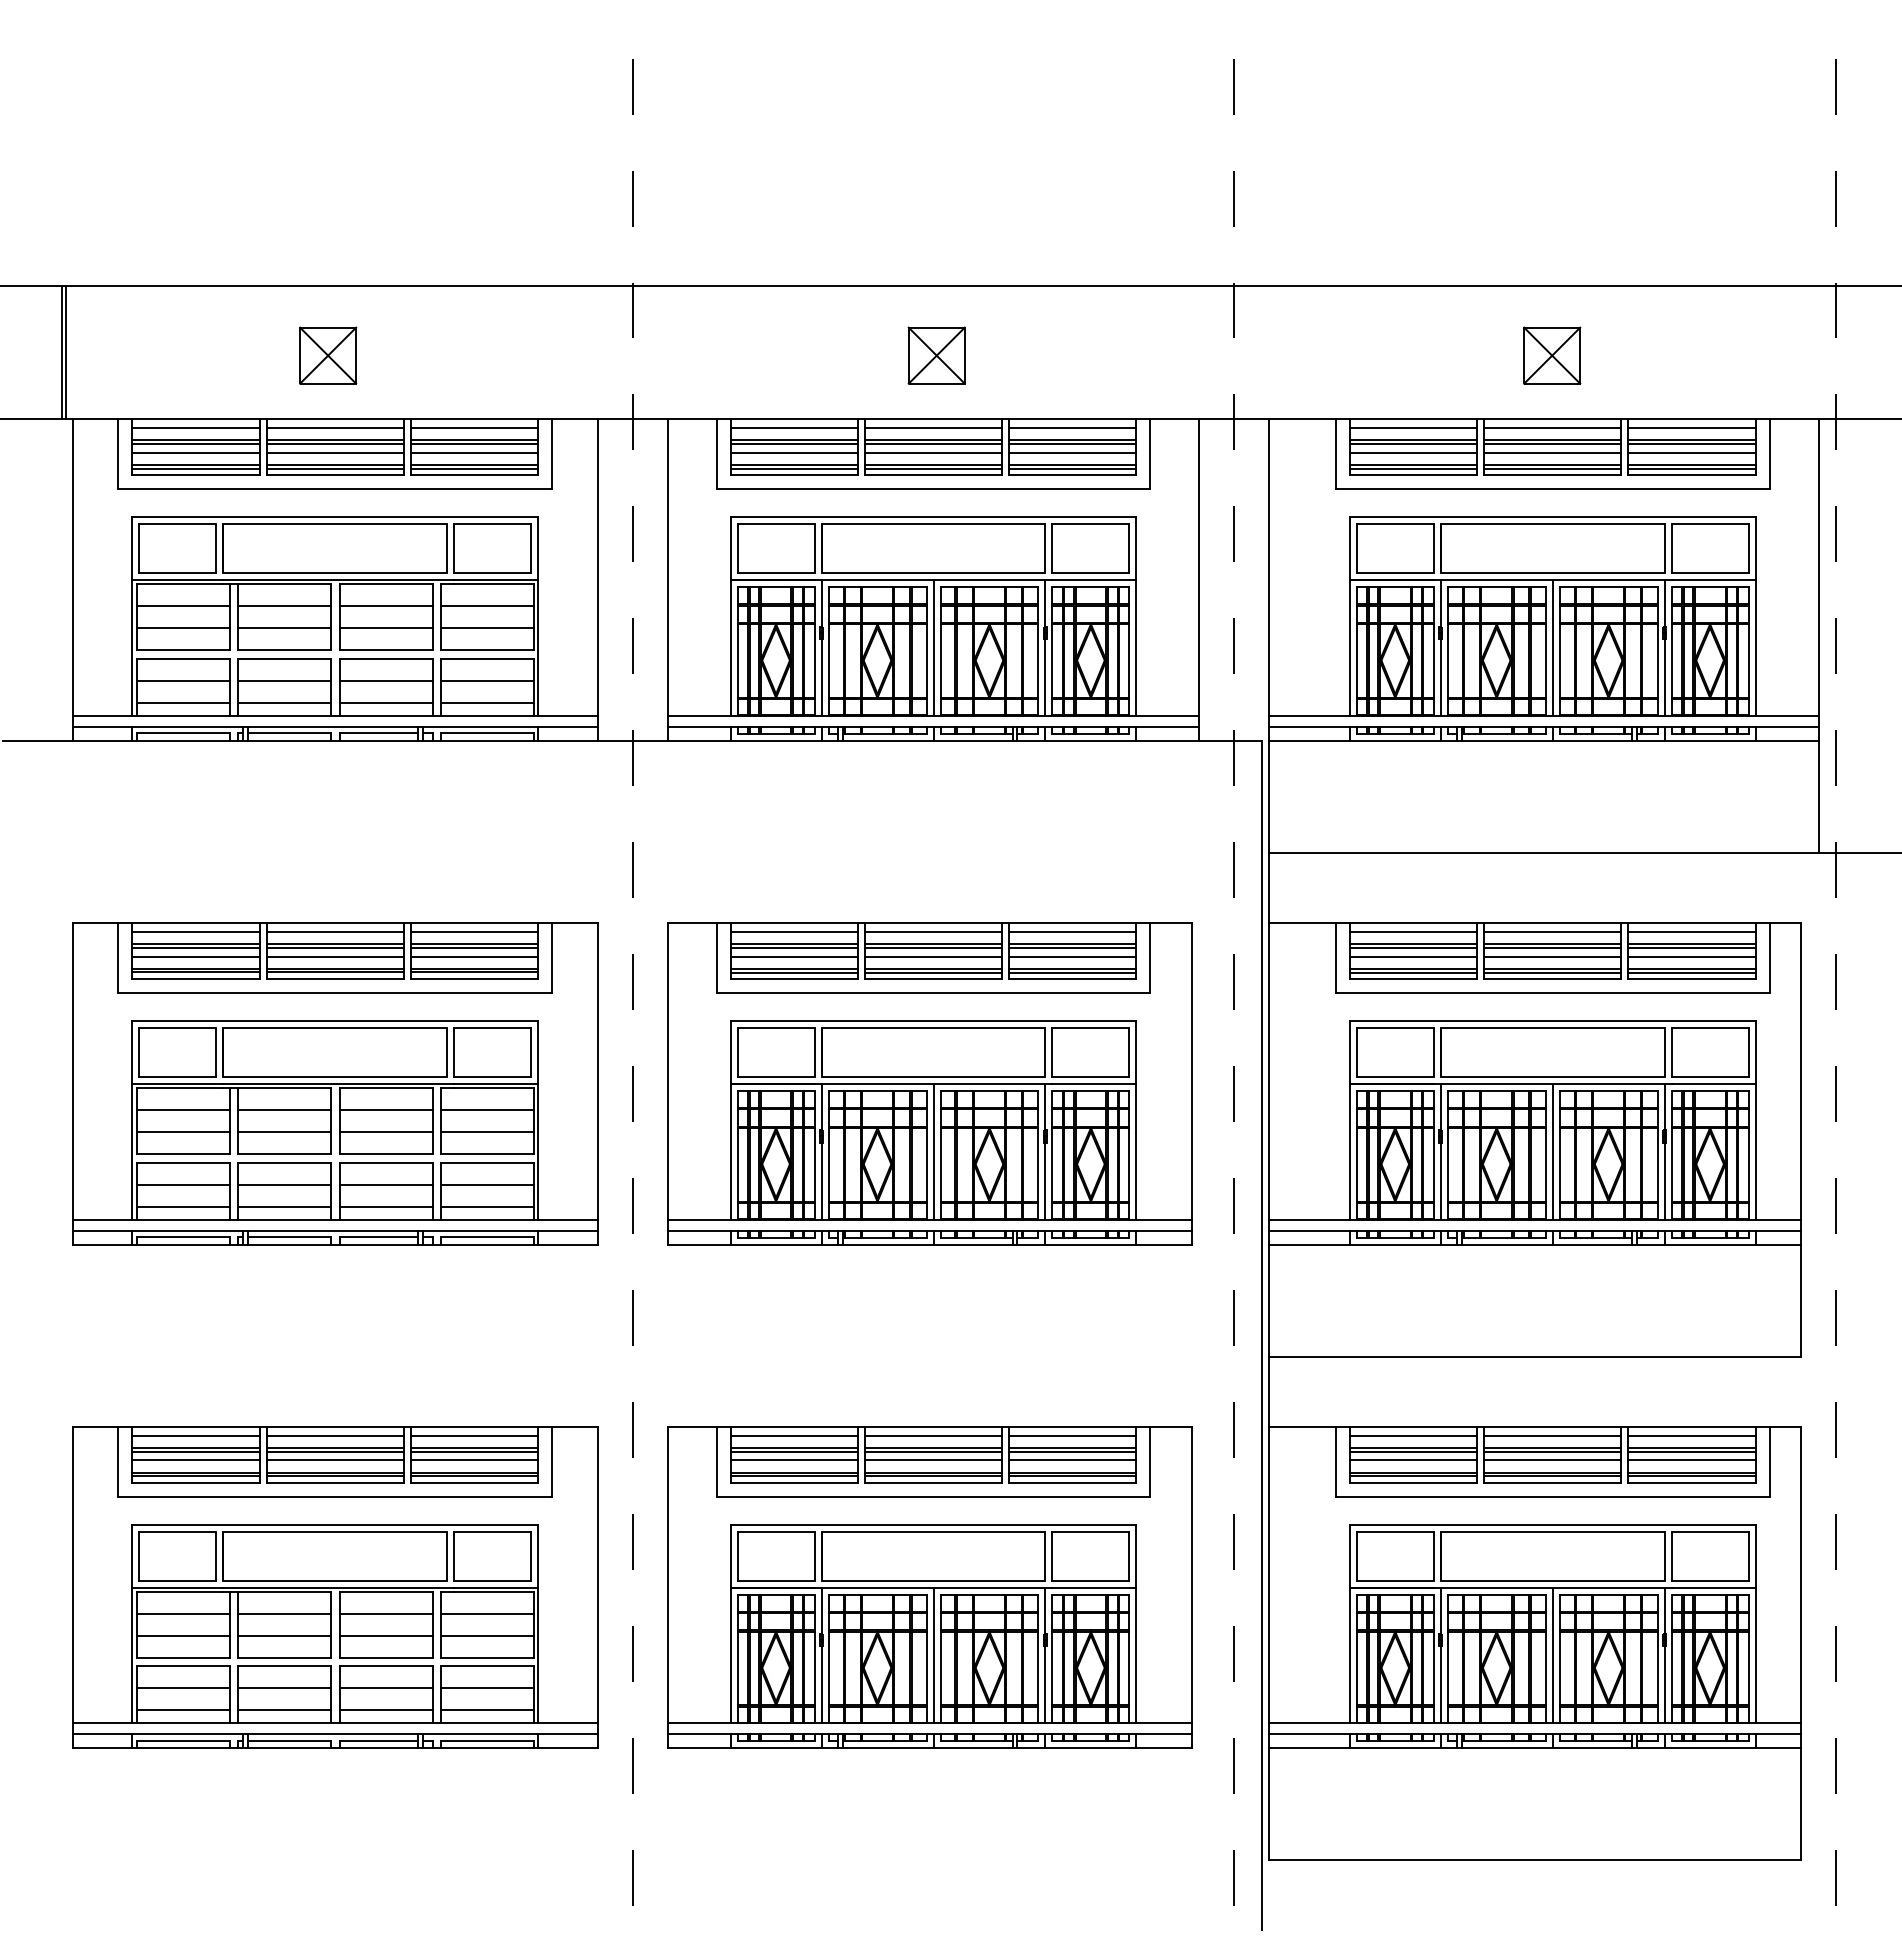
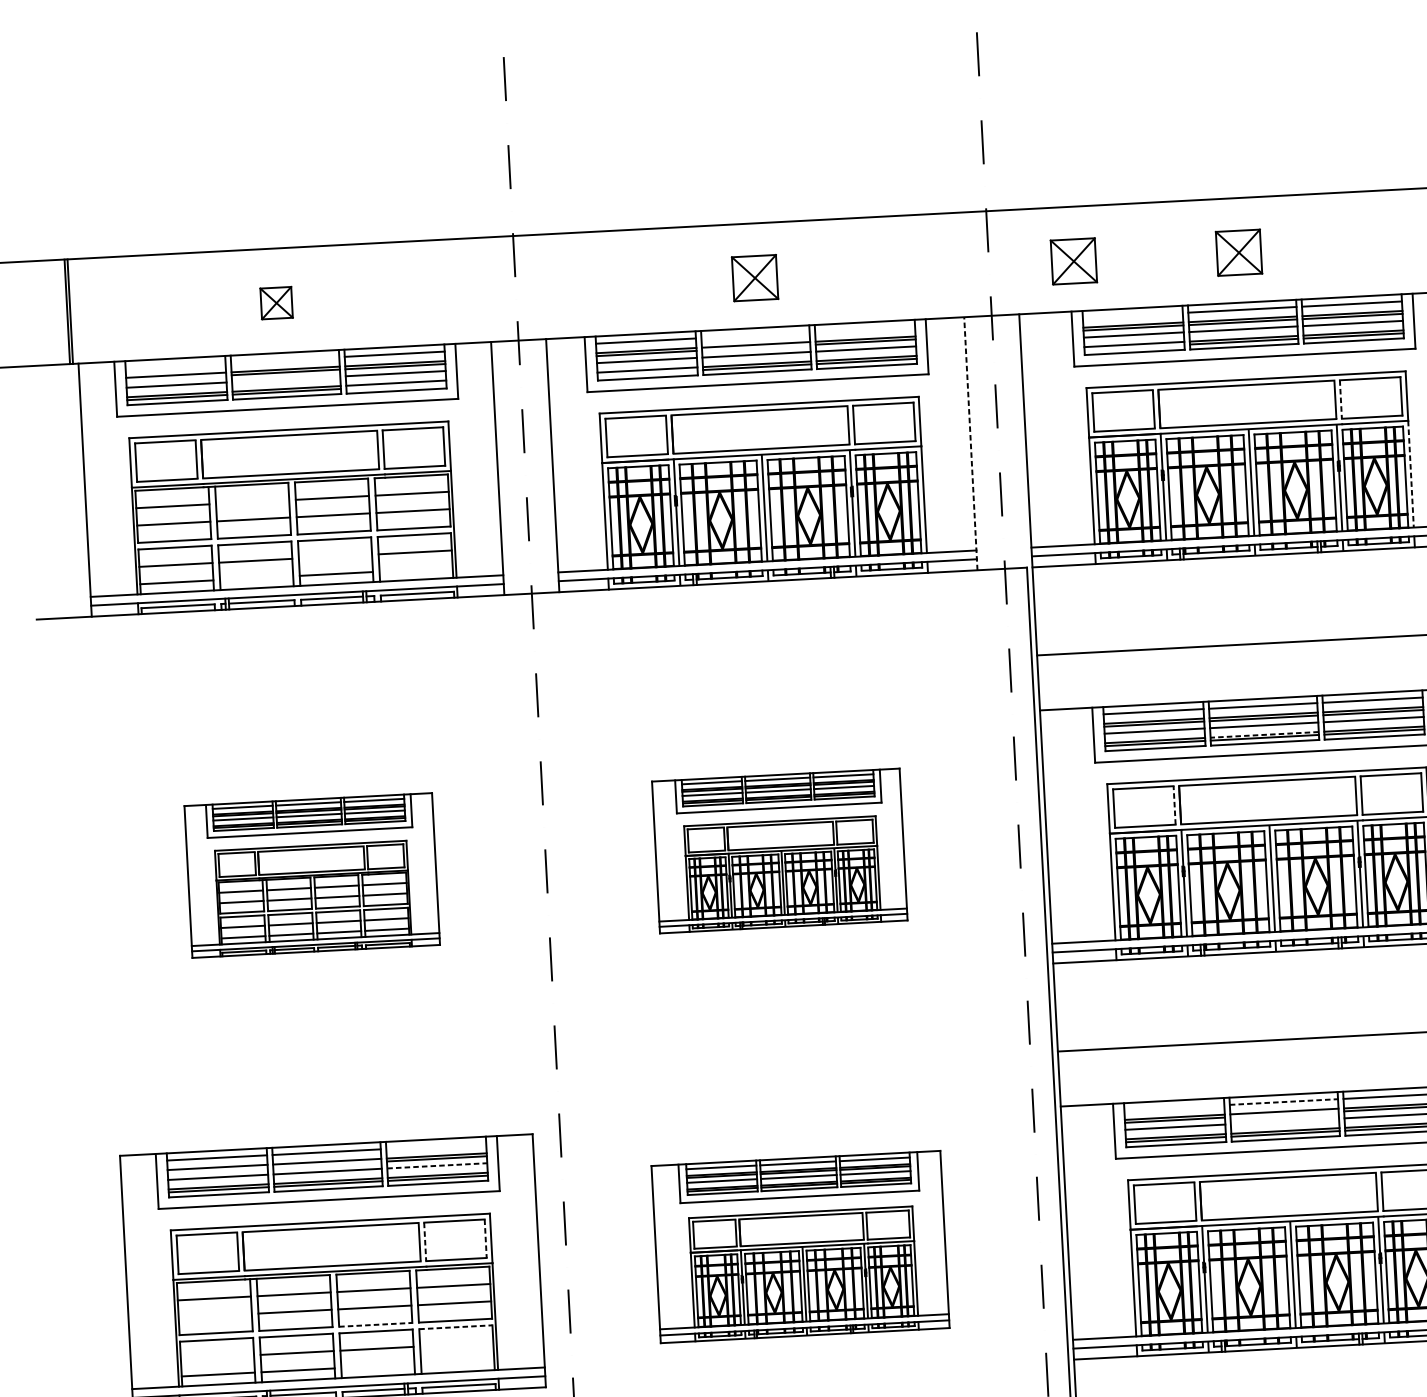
part: (328, 355) -> (276, 303), size x0.7
part: (1342, 355) -> (1074, 261), added
line: (195, 428) -> (175, 365), removed
line: (335, 428) -> (285, 360), removed
line: (933, 428) -> (755, 335), removed
line: (1072, 428) -> (864, 329), removed
line: (1412, 428) -> (1132, 315), removed
line: (195, 444) -> (175, 378), removed
line: (933, 444) -> (756, 348), removed
line: (335, 452) -> (286, 379), removed
line: (474, 468) -> (396, 385), removed
line: (793, 468) -> (647, 372), removed
line: (1412, 468) -> (1133, 347), removed
line: (1671, 549) -> (1340, 400), solid -> dashed
line: (1199, 580) -> (970, 444), solid -> dashed
line: (284, 606) -> (252, 502), removed
line: (1755, 647) -> (1410, 473), solid -> dashed
line: (385, 680) -> (335, 556), removed
line: (284, 703) -> (256, 578), removed
line: (487, 703) -> (416, 570), removed
line: (1552, 968) -> (1264, 734), solid -> dashed
line: (1433, 1051) -> (1174, 804), solid -> dashed
part: (335, 1083) -> (312, 875), size x0.6
part: (929, 1083) -> (779, 850), size x0.6
line: (474, 1435) -> (436, 1146), removed
line: (1412, 1435) -> (1173, 1107), removed
line: (1552, 1435) -> (1283, 1101), solid -> dashed
line: (195, 1451) -> (217, 1170), removed
line: (335, 1451) -> (327, 1164), removed
line: (1552, 1451) -> (1284, 1114), removed
line: (474, 1460) -> (437, 1165), solid -> dashed
line: (1552, 1460) -> (1284, 1121), removed
line: (454, 1556) -> (425, 1242), solid -> dashed
line: (531, 1556) -> (485, 1239), solid -> dashed
part: (929, 1587) -> (800, 1247), size x0.7
line: (182, 1635) -> (214, 1315), removed
line: (386, 1657) -> (376, 1324), solid -> dashed
line: (487, 1666) -> (455, 1327), solid -> dashed
line: (182, 1688) -> (216, 1357), removed
line: (487, 1688) -> (456, 1344), removed
line: (385, 1710) -> (377, 1366), removed
line: (487, 1710) -> (457, 1361), removed

